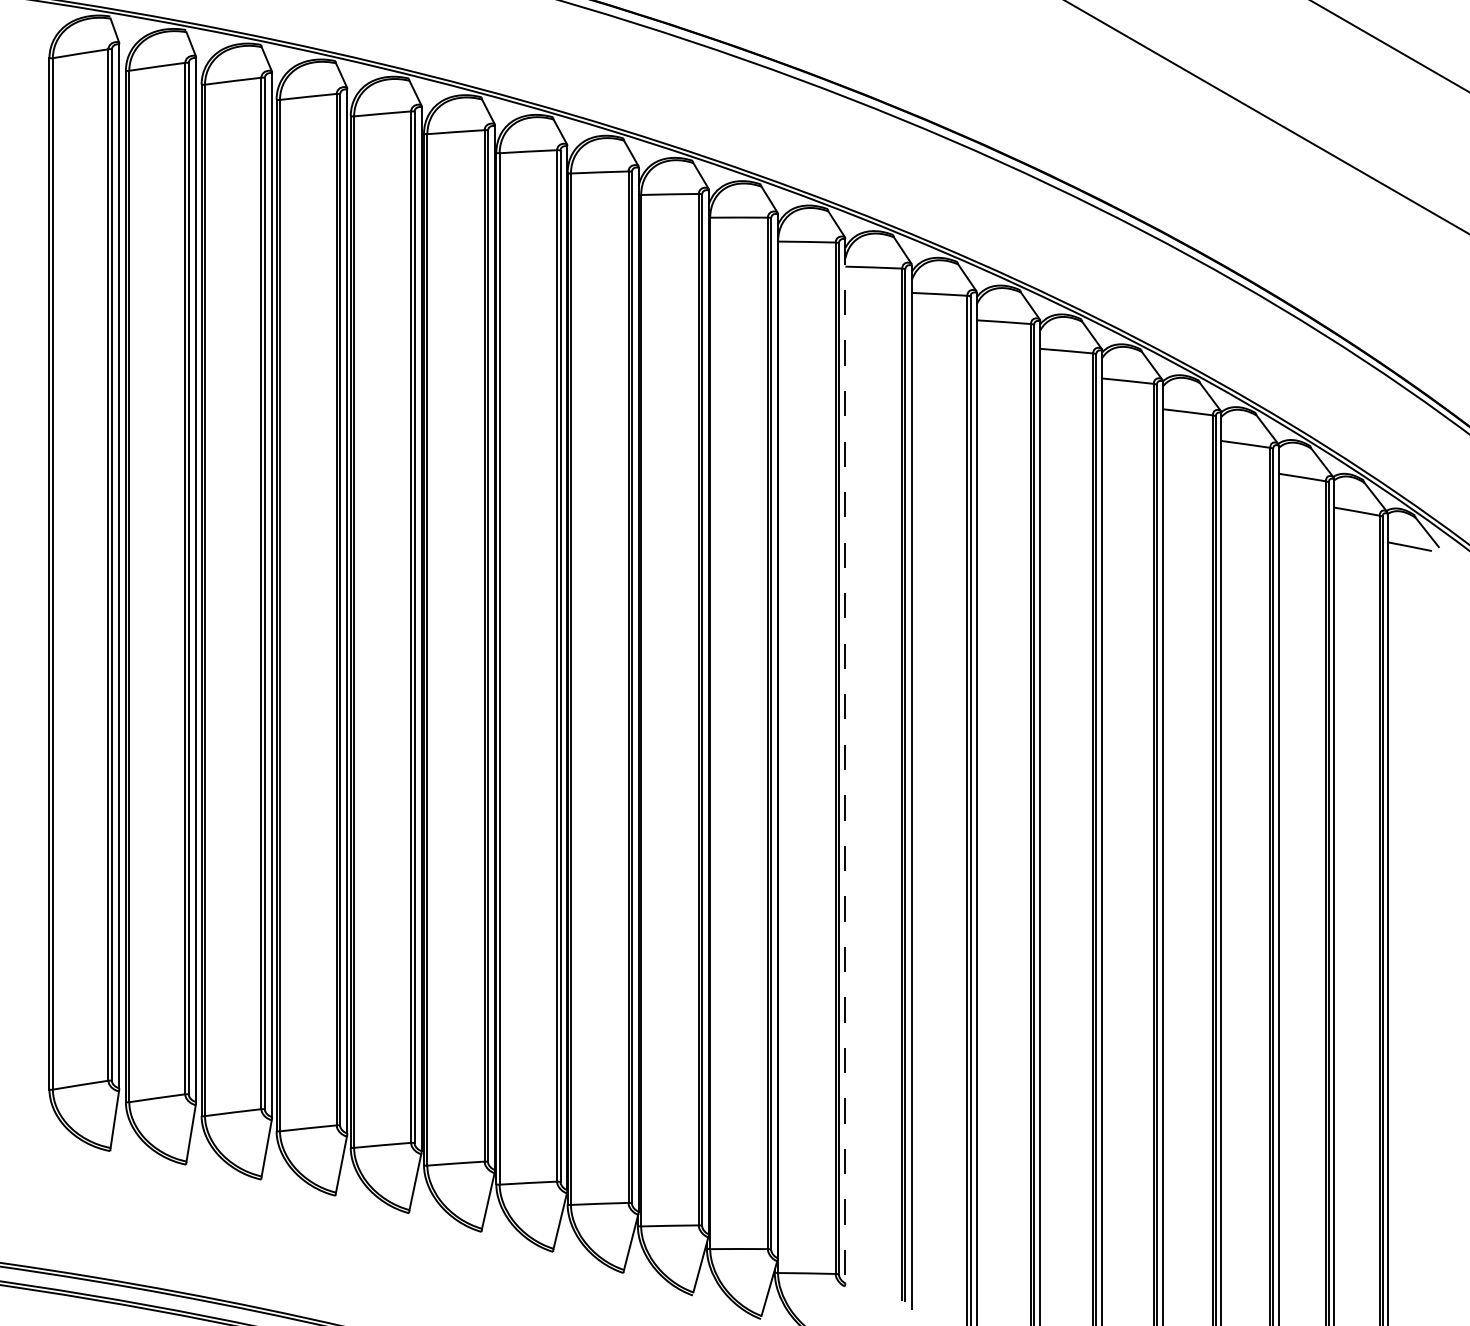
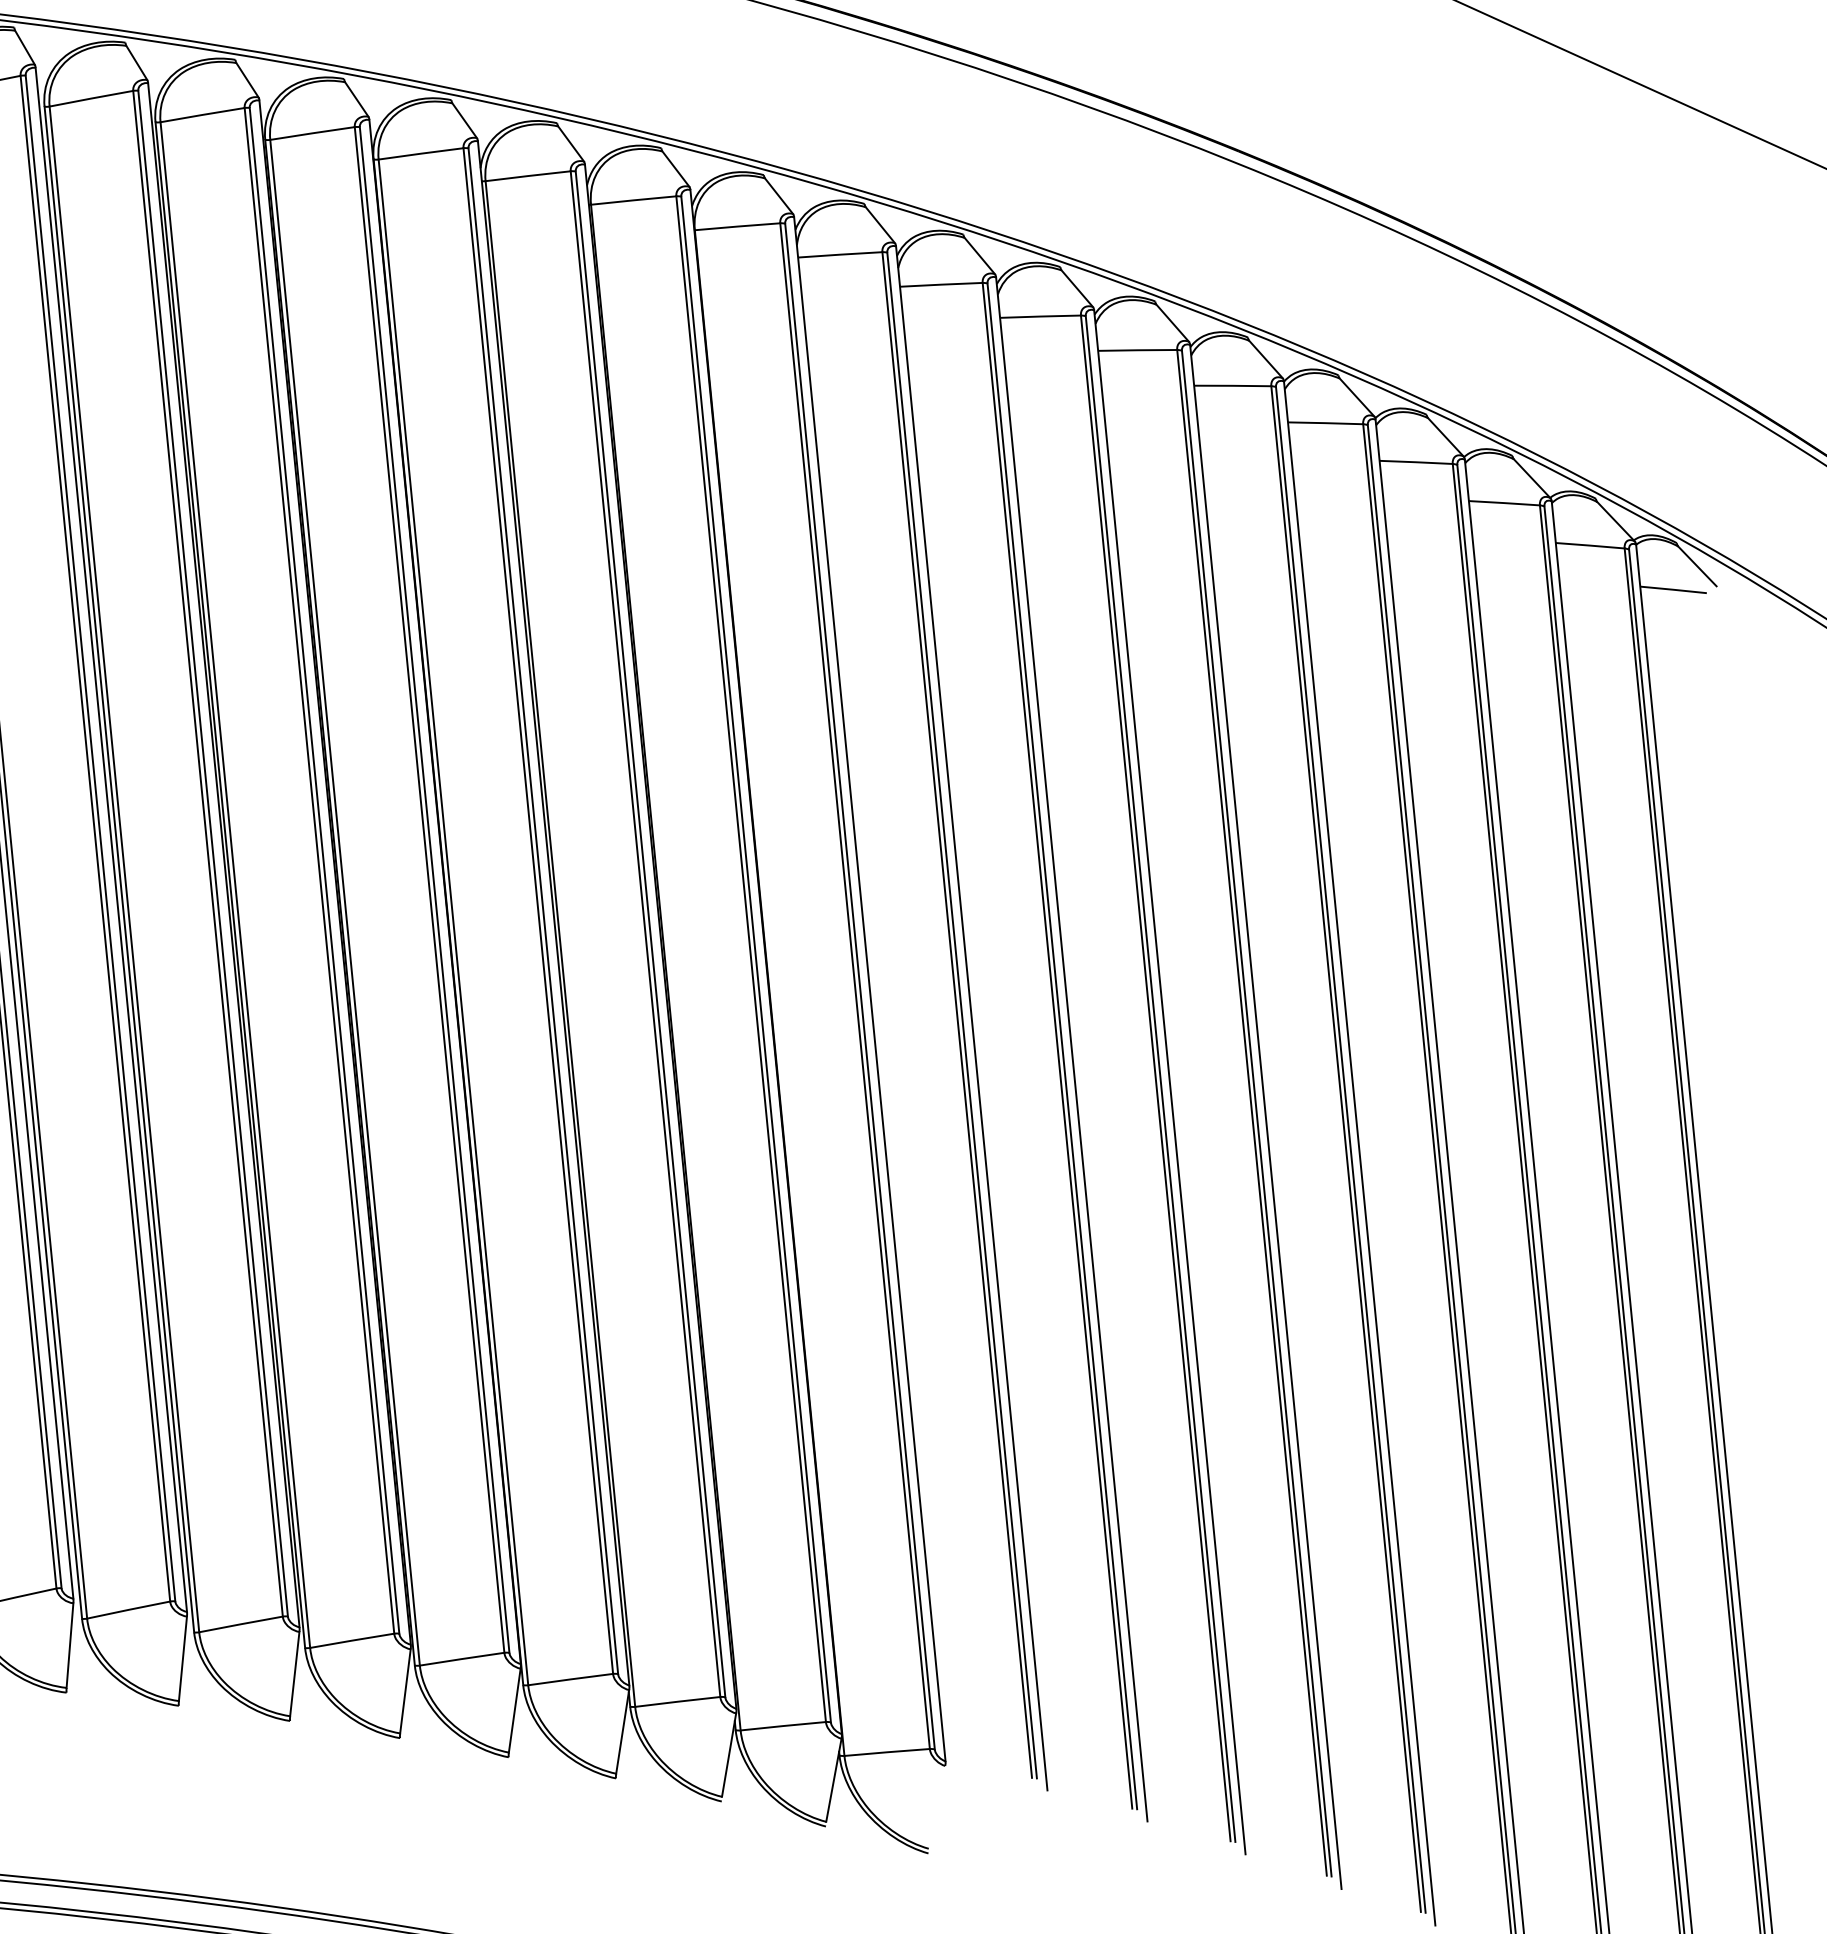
line: (845, 761) -> (870, 989), dashed -> solid

